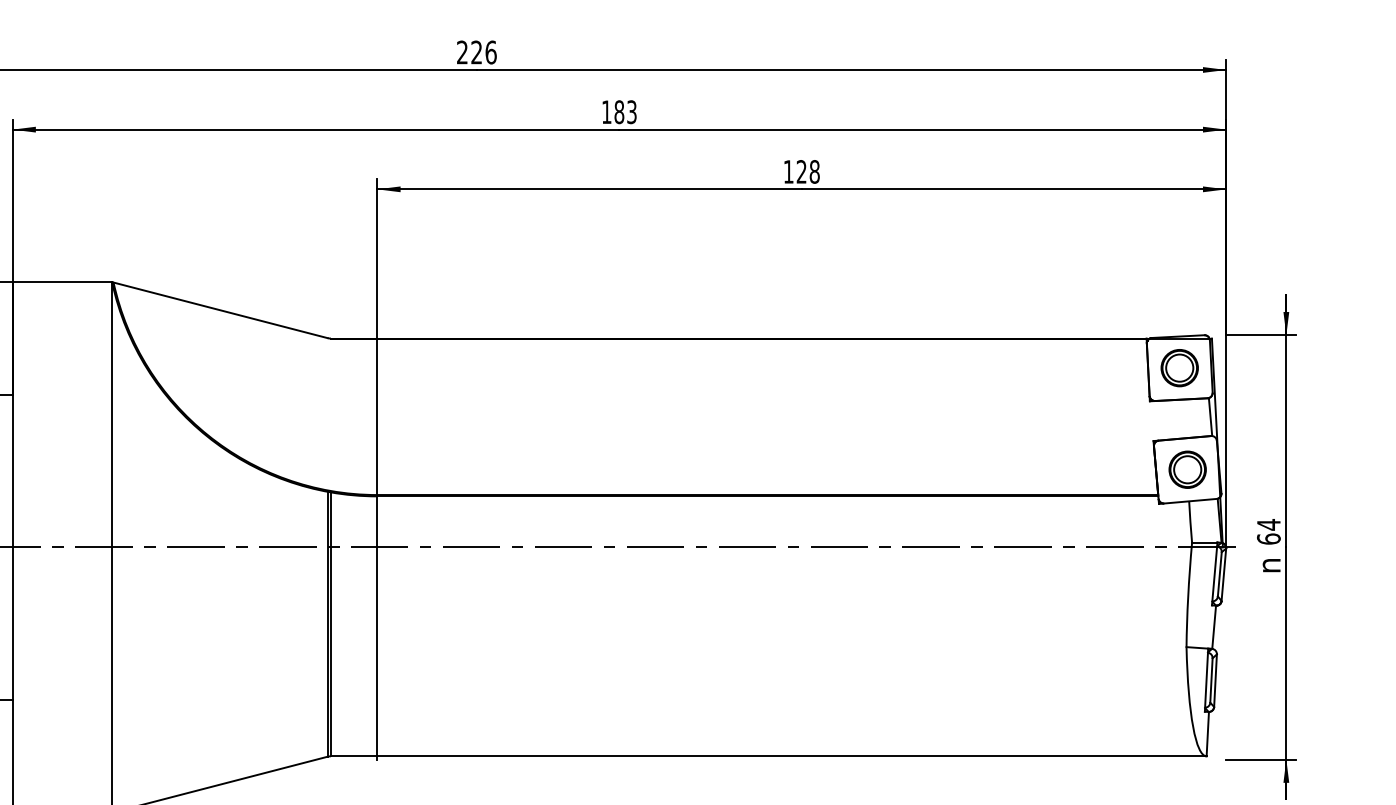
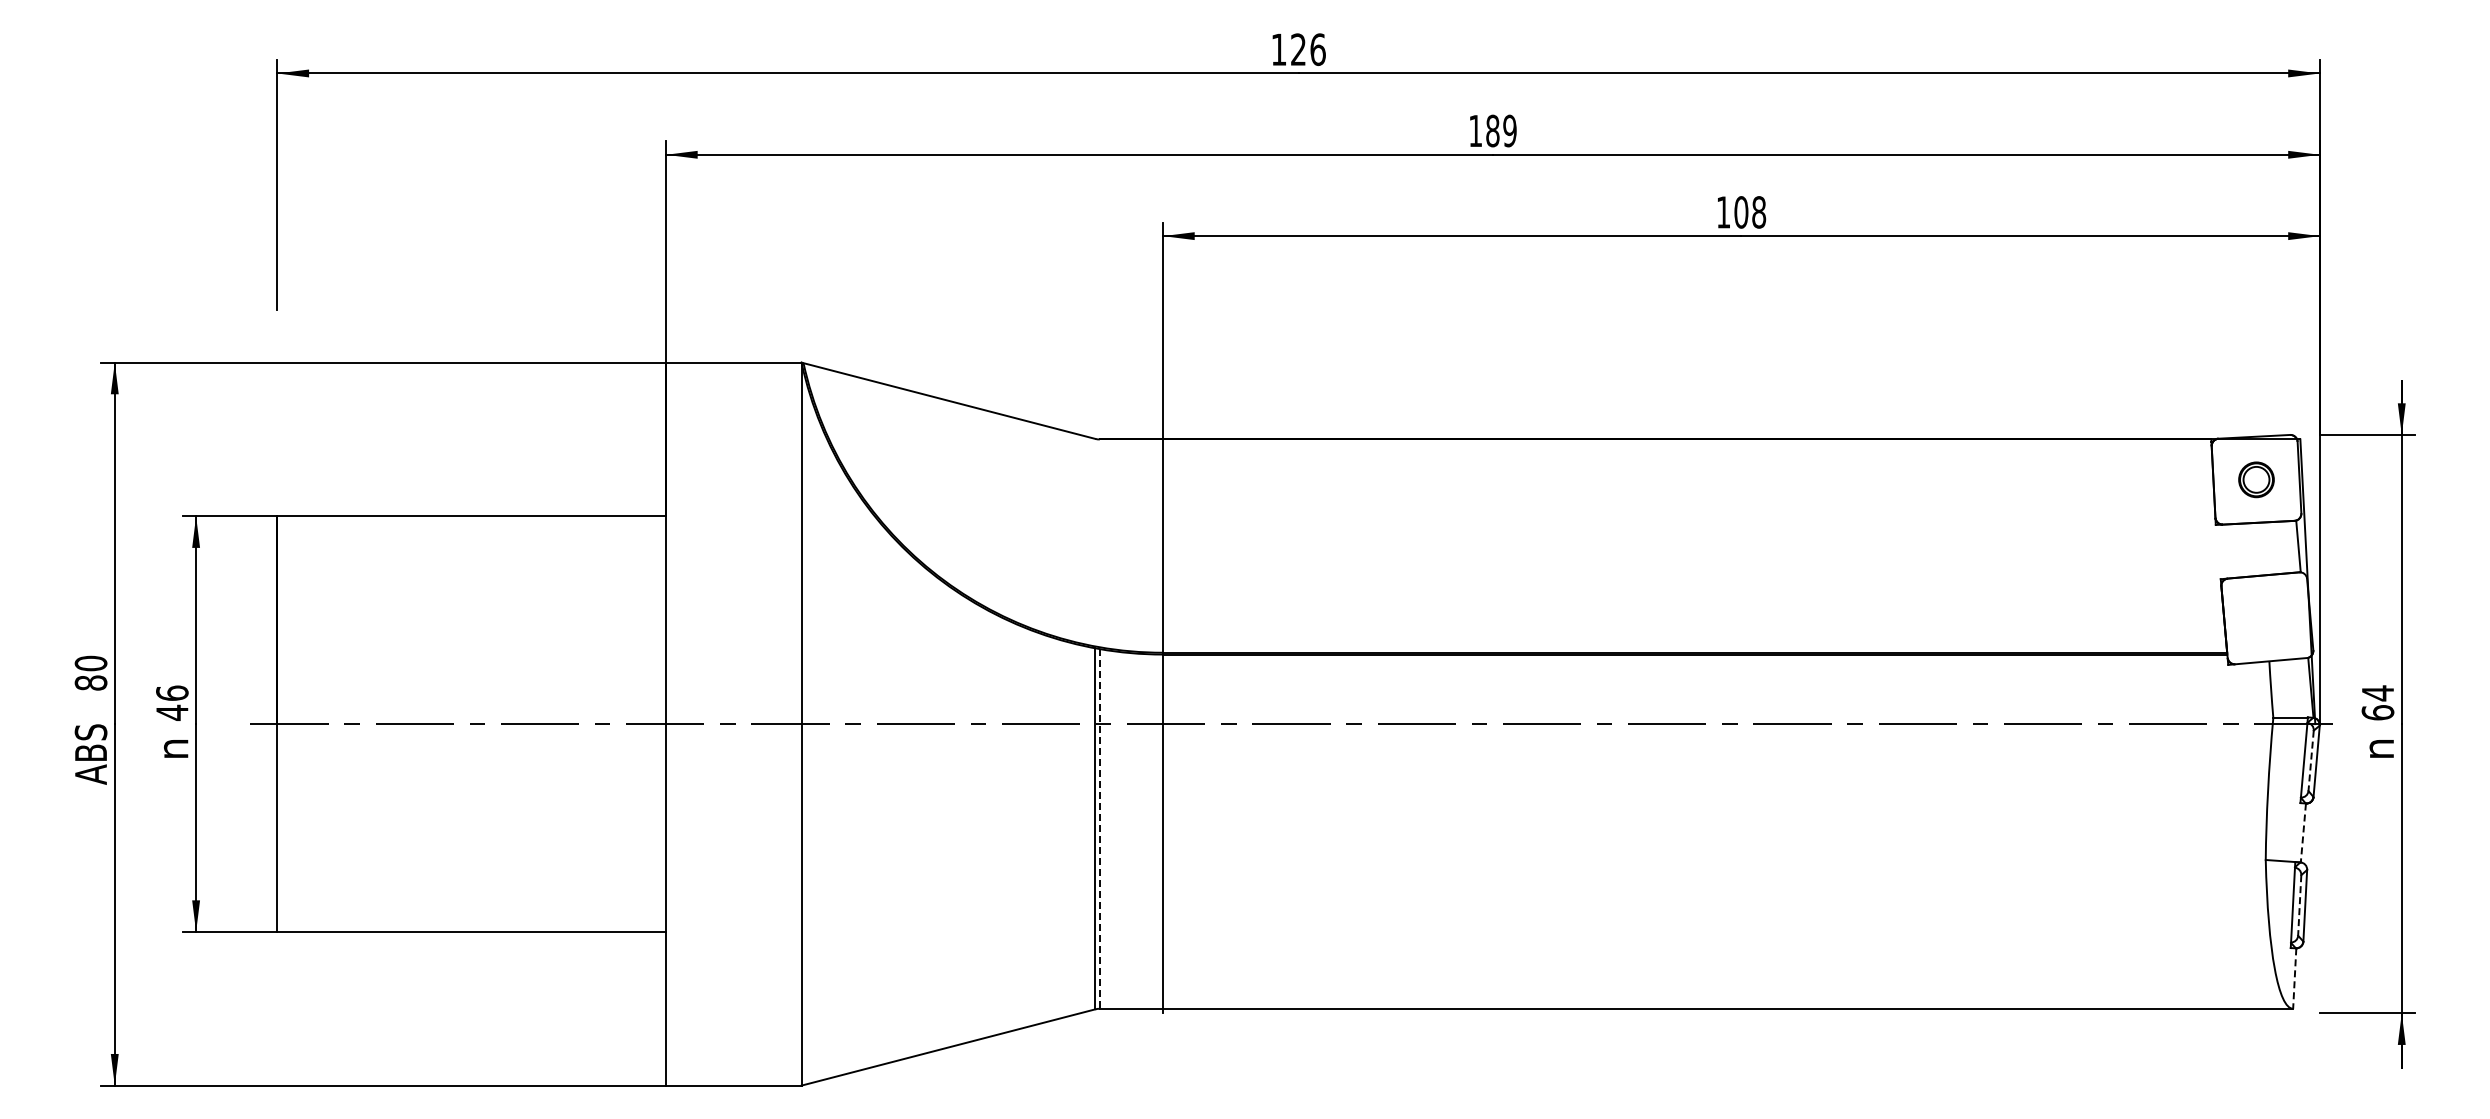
text: (462, 52) -> (1278, 49), 226 -> 126
text: (631, 111) -> (1509, 130), 183 -> 189
text: (801, 171) -> (1741, 212), 128 -> 108
part: (1179, 367) -> (2256, 479), size x0.7
part: (1187, 469) -> (2267, 617), removed
line: (1220, 574) -> (2311, 761), solid -> dashed
line: (330, 624) -> (1099, 828), solid -> dashed
line: (1214, 627) -> (2303, 833), solid -> dashed
line: (1211, 680) -> (2299, 905), solid -> dashed
line: (1207, 734) -> (2294, 979), solid -> dashed

